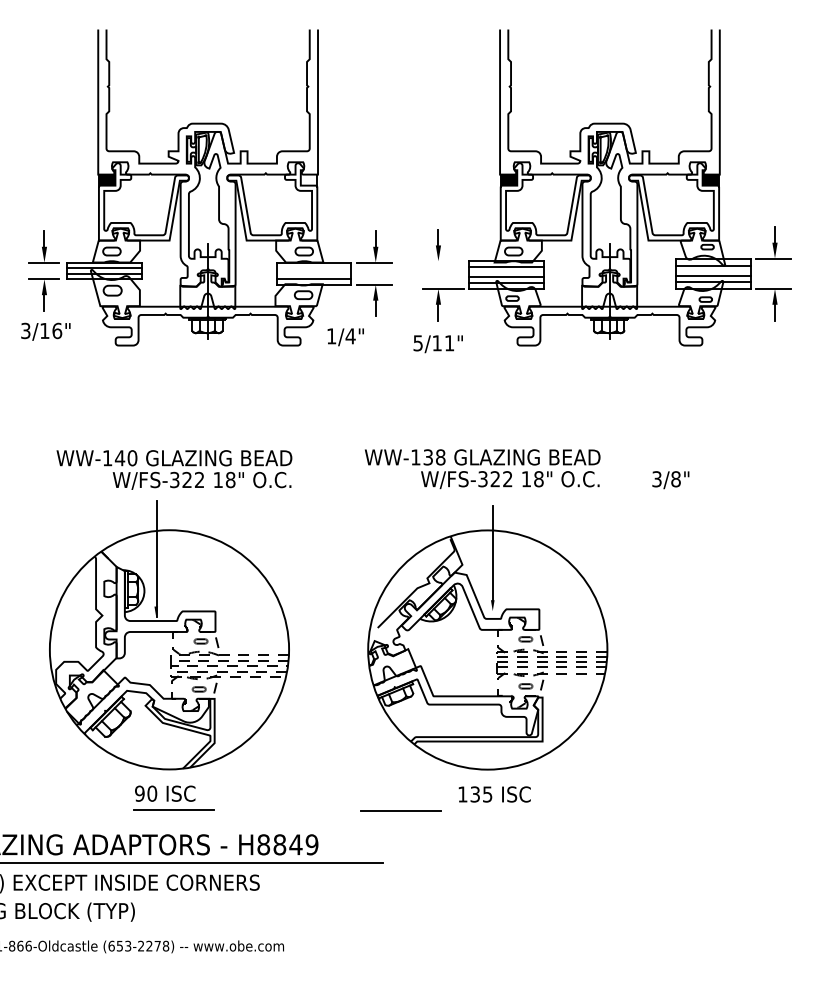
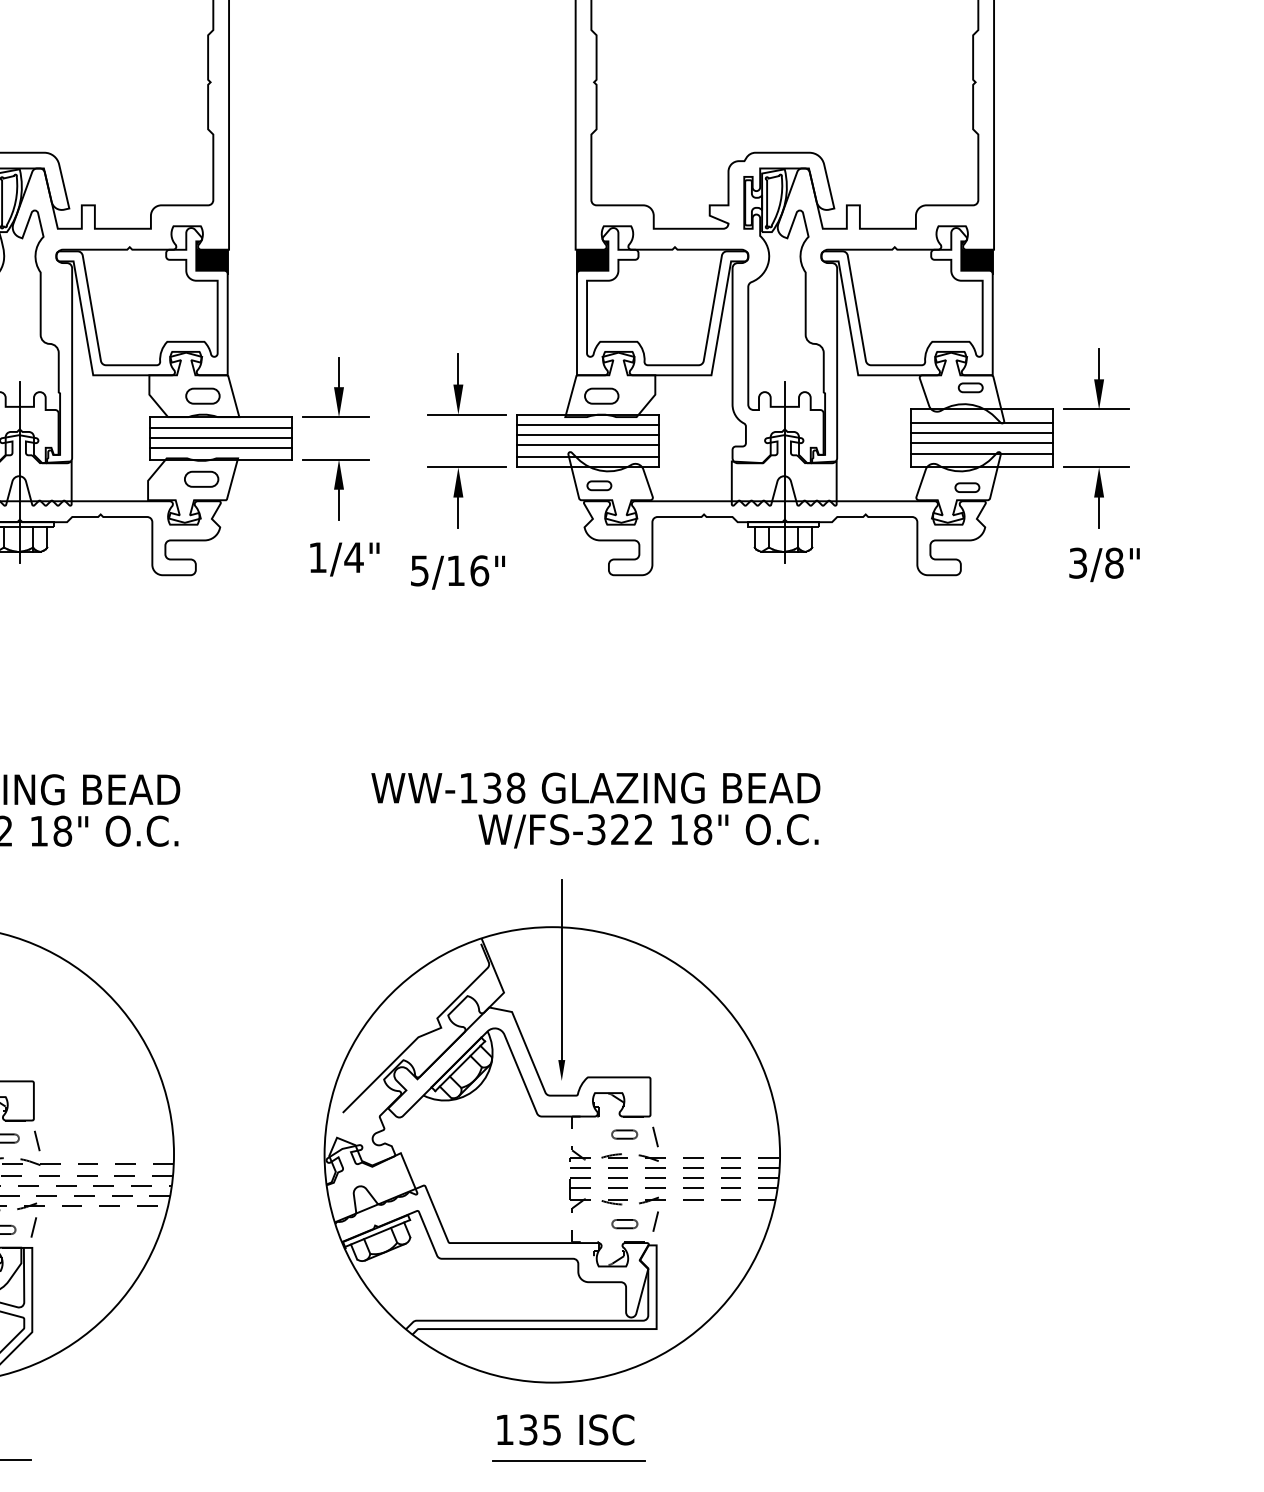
fill: (308, 178) -> (210, 257), added
line: (442, 261) -> (466, 415), added
line: (313, 268) -> (220, 428), added
line: (713, 270) -> (982, 432), added
line: (506, 272) -> (587, 436), added
line: (313, 273) -> (220, 438), added
text: (345, 337) -> (344, 559), moved
text: (449, 343) -> (479, 571), 5/11" -> 5/16"
text: (482, 469) -> (595, 811), moved
text: (670, 480) -> (1103, 565), moved
line: (400, 810) -> (568, 1460), moved

